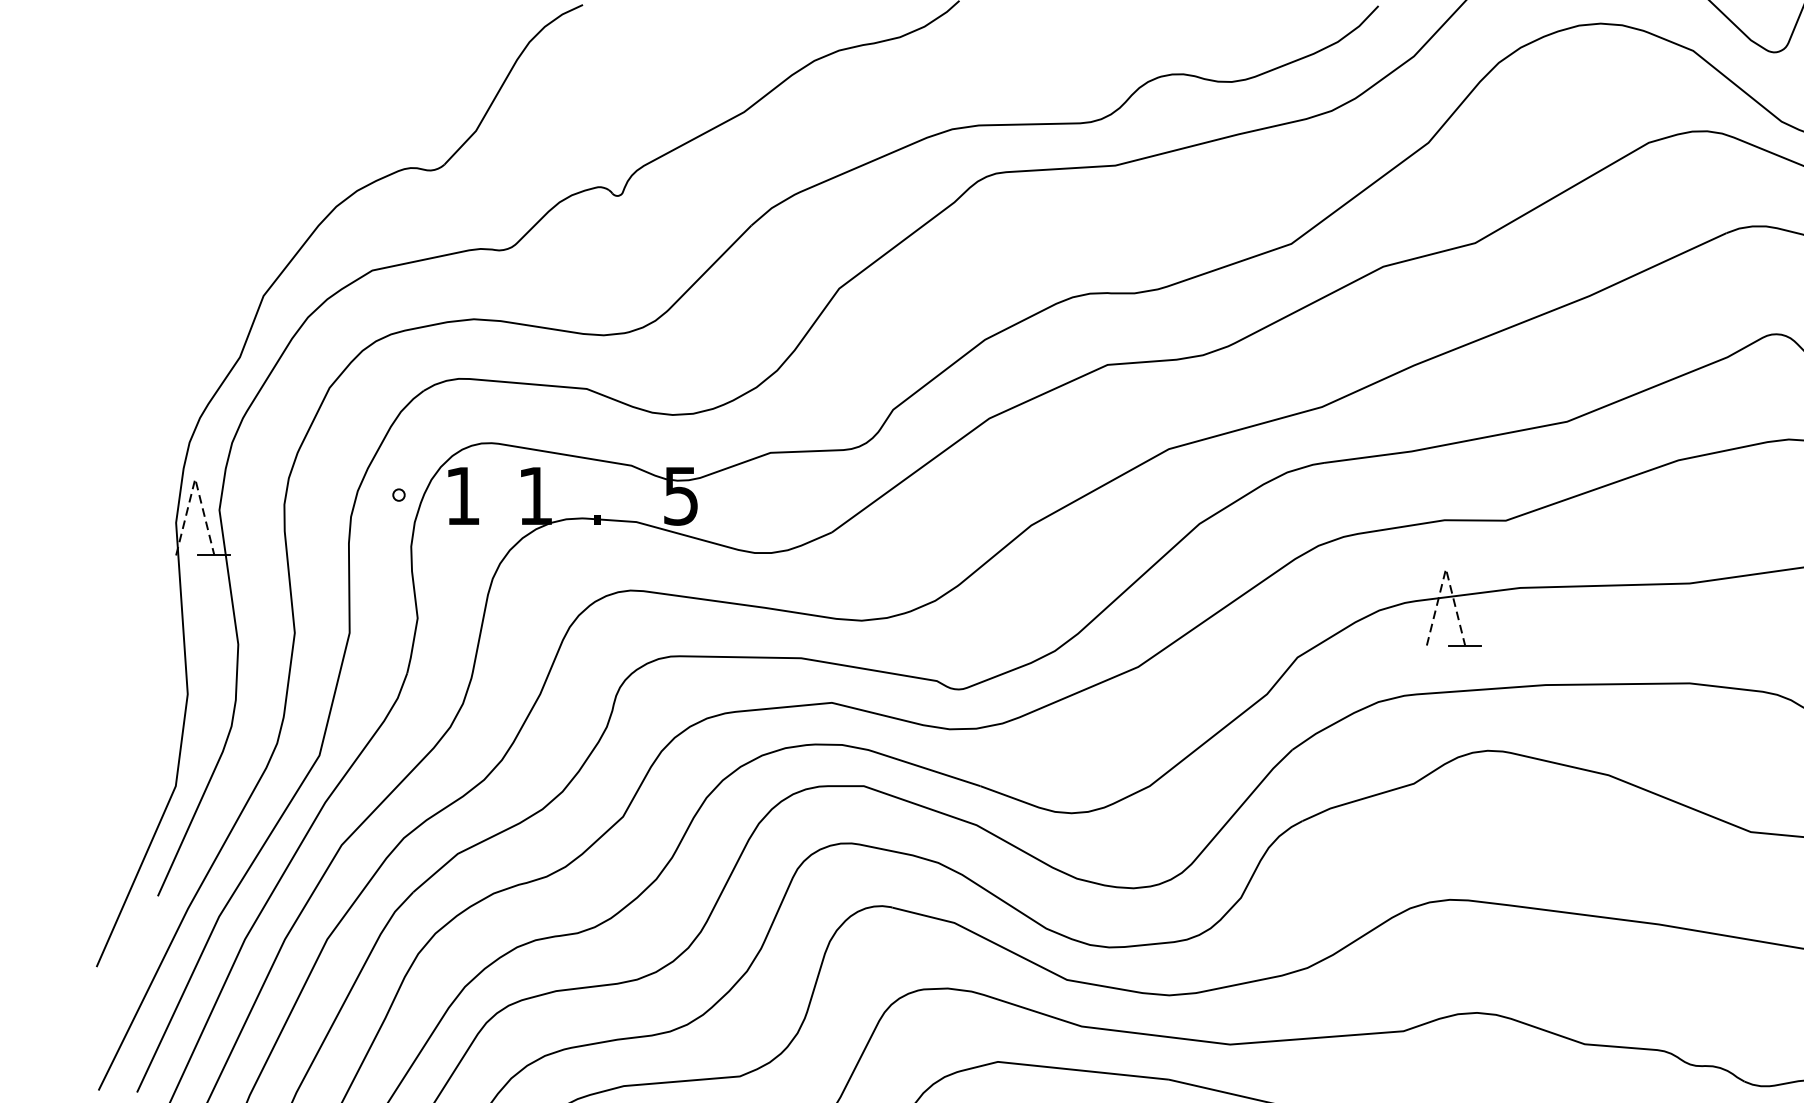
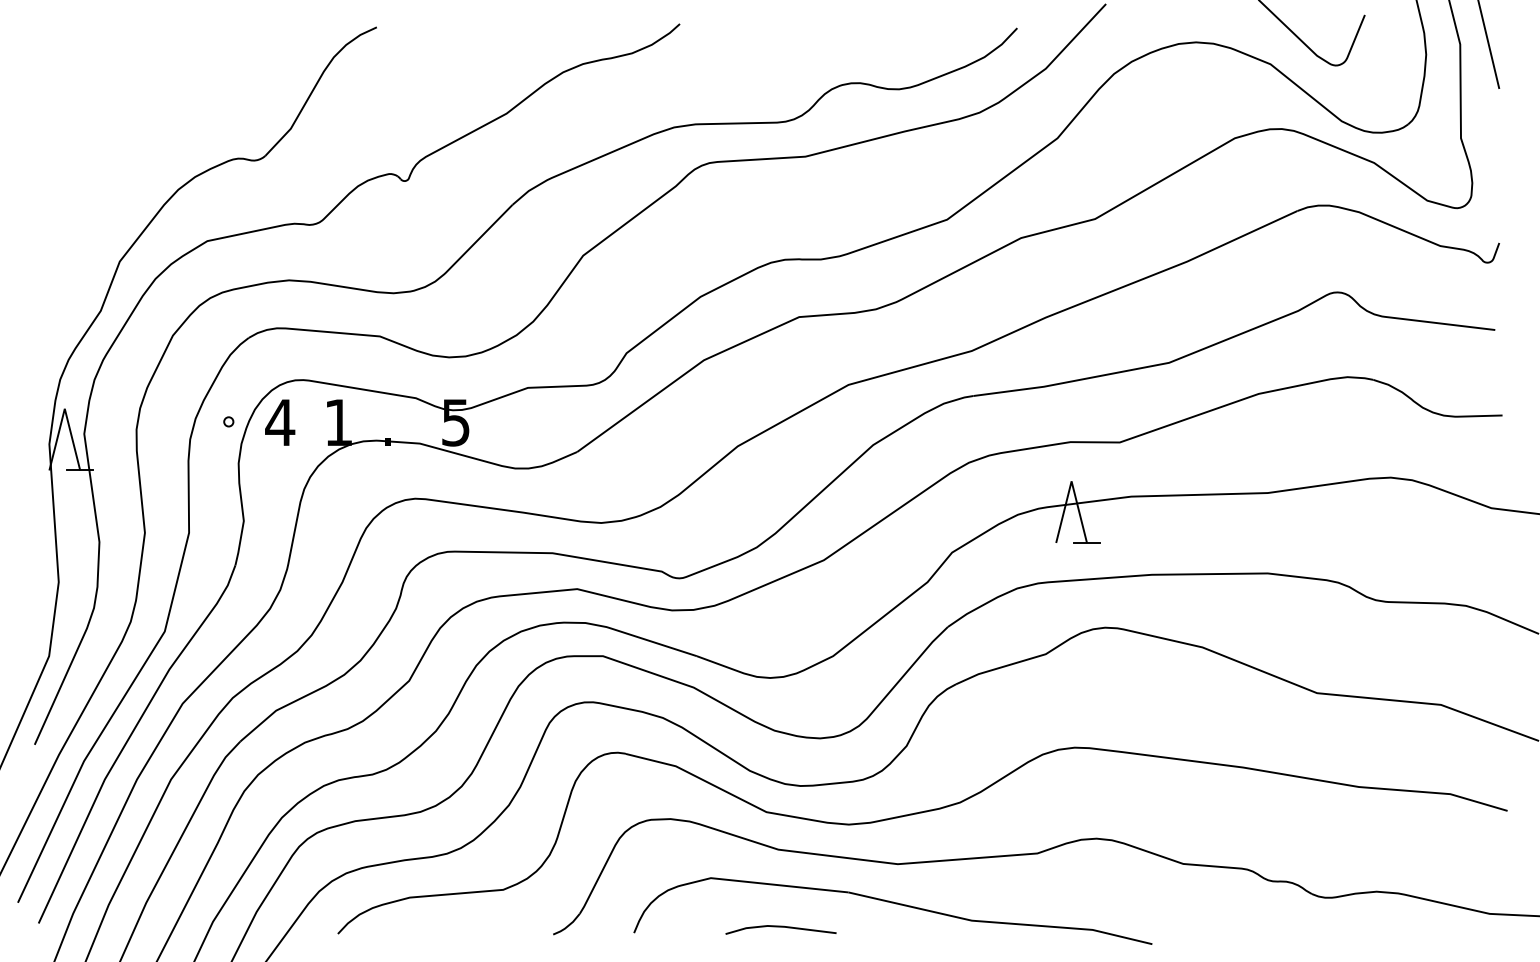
line: (194, 478) -> (64, 408), dashed -> solid
text: (463, 495) -> (280, 422), 1 -> 4
line: (1445, 569) -> (1071, 481), dashed -> solid

